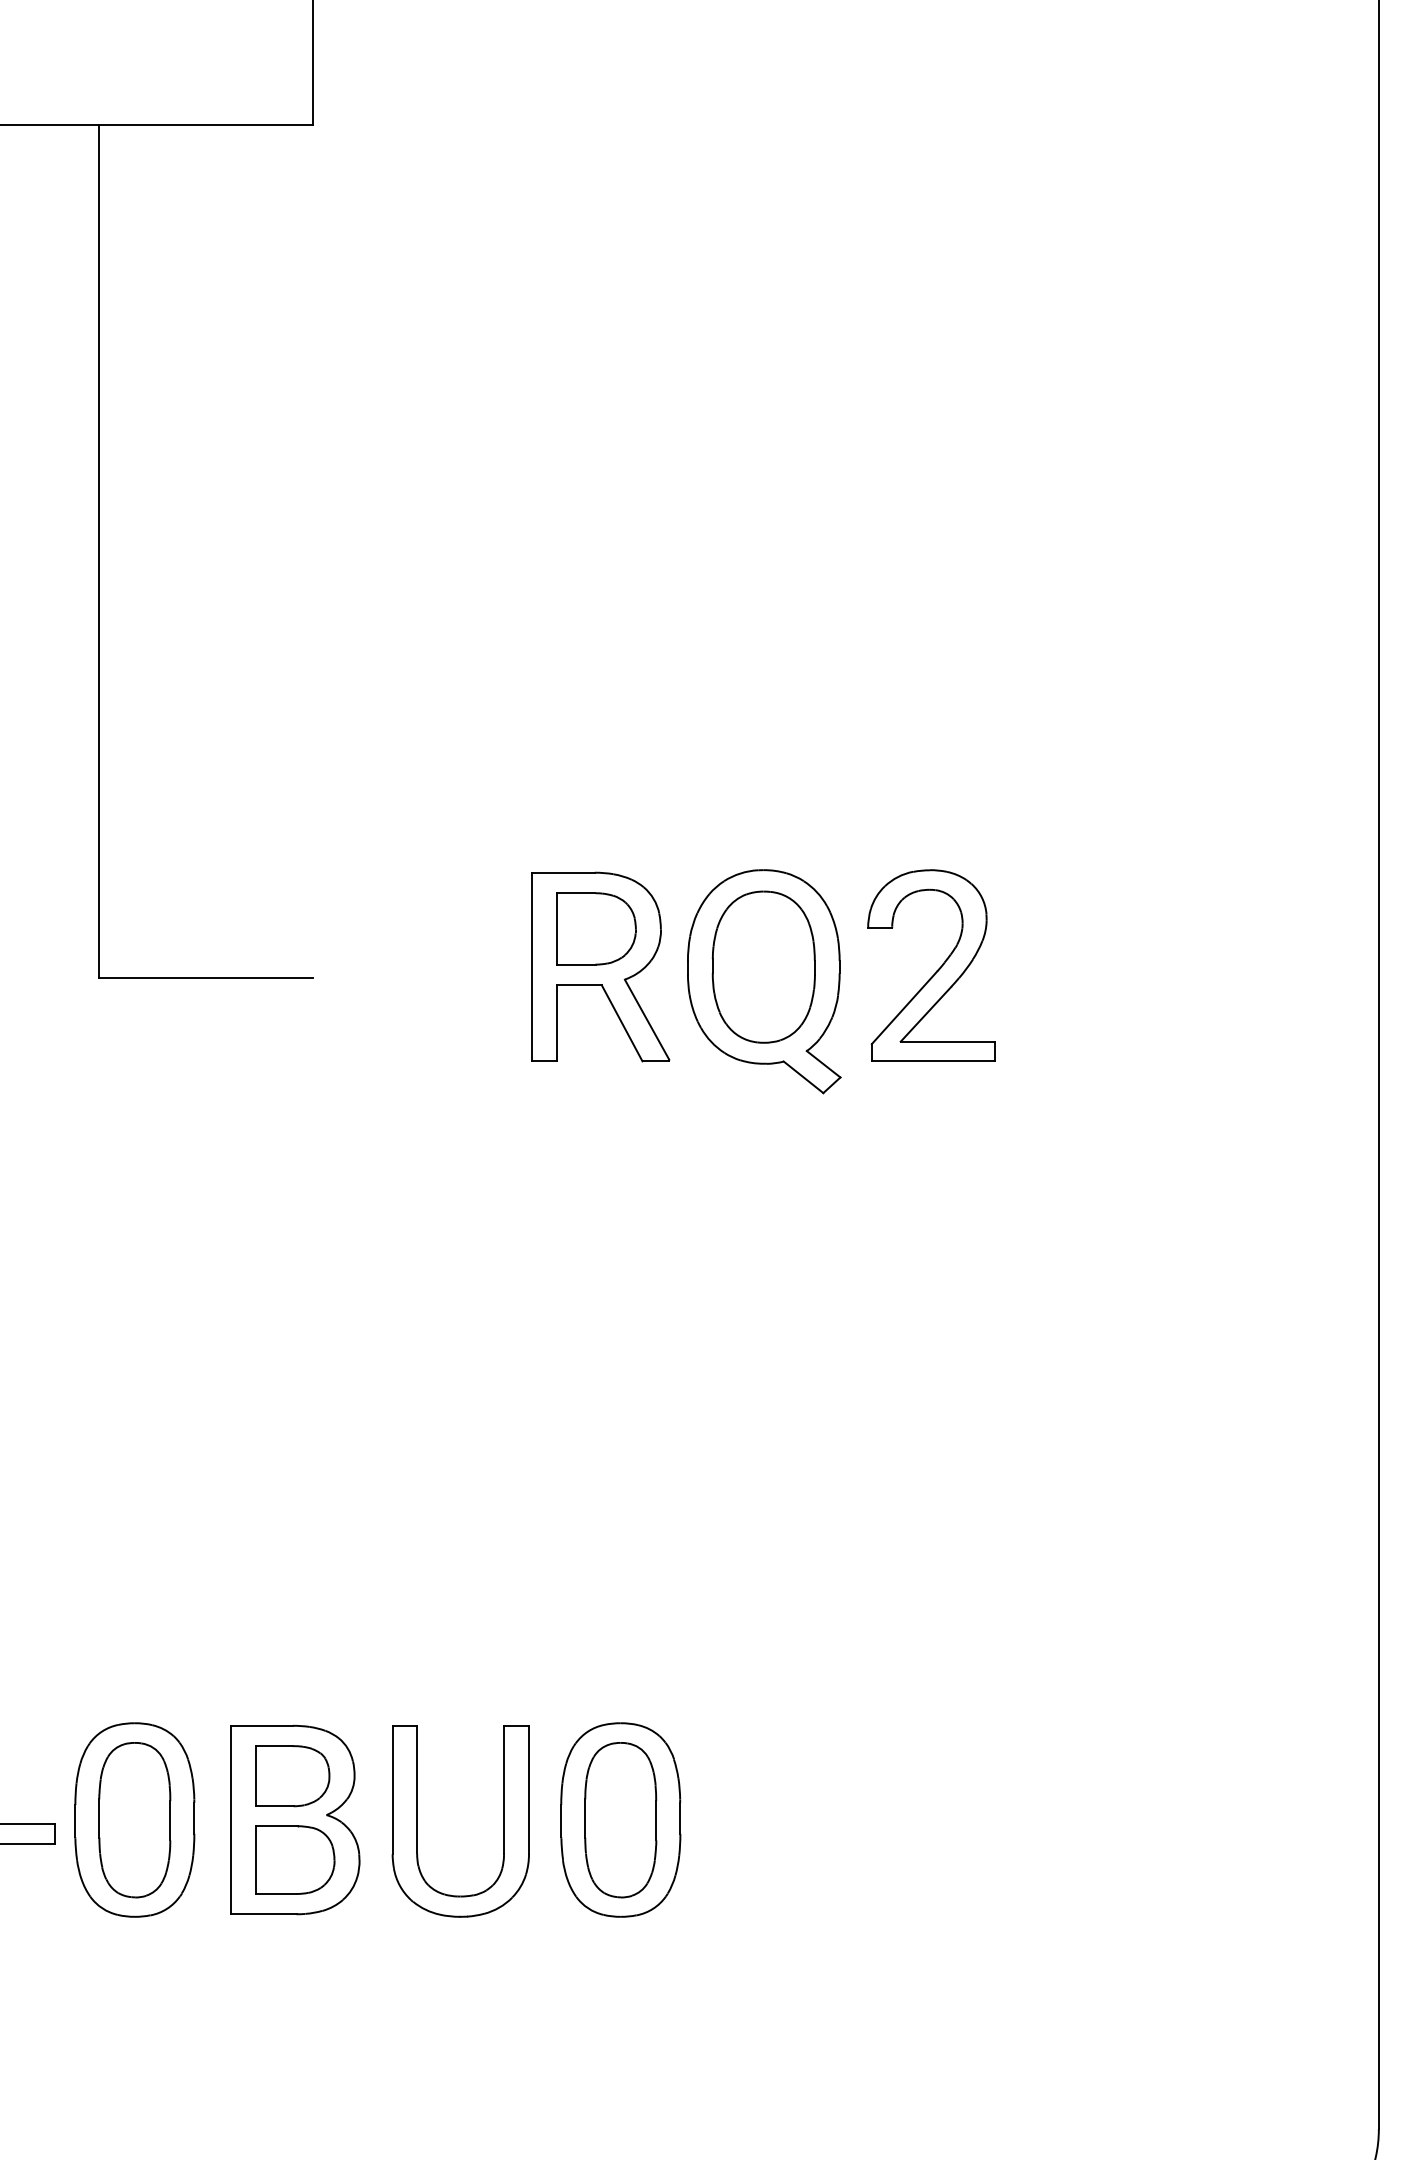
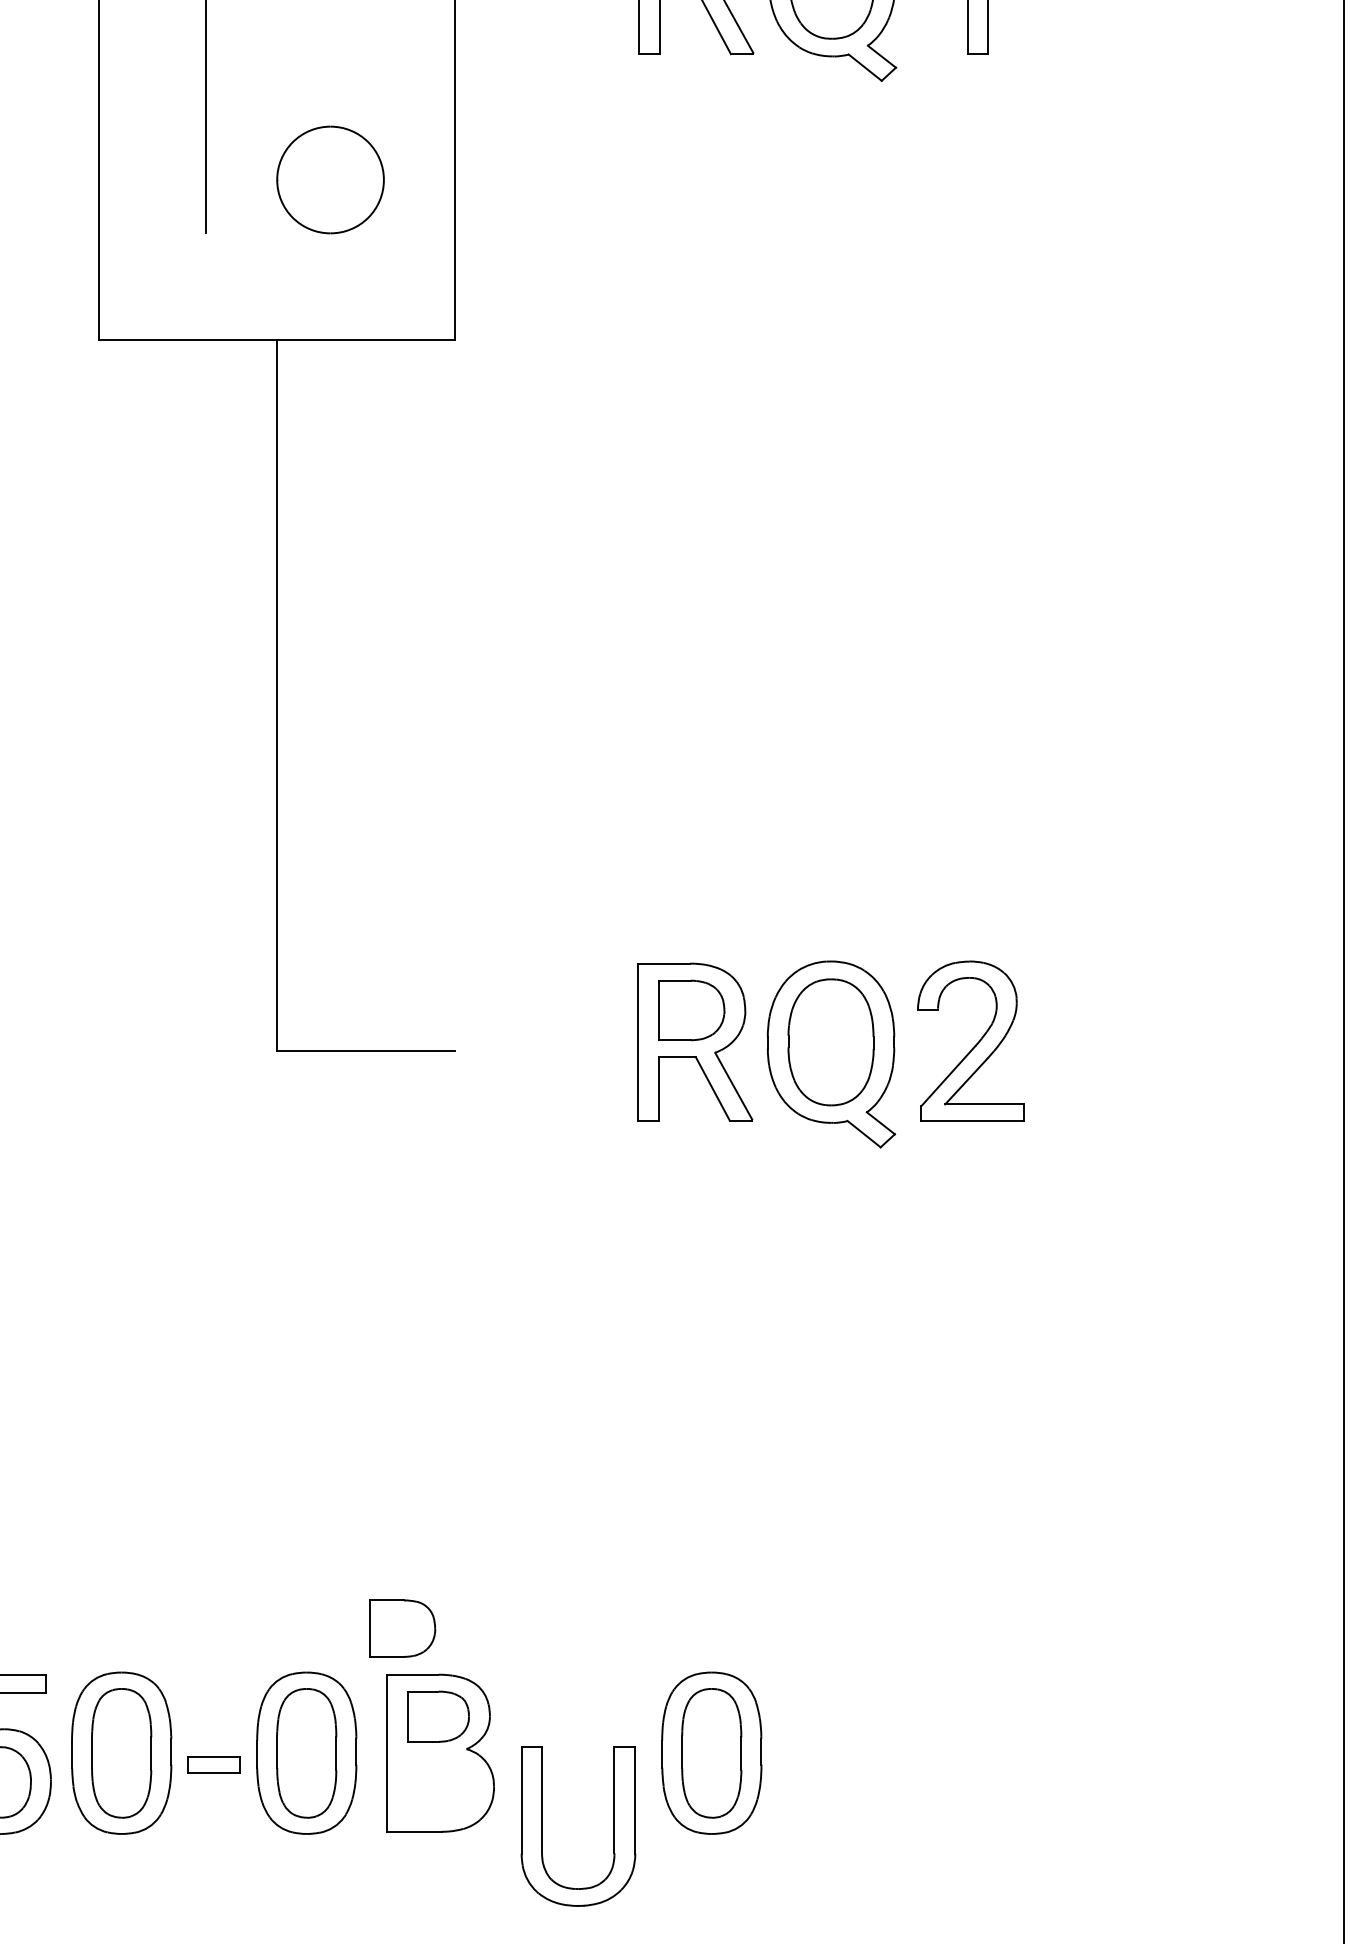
part: (502, 1821) -> (613, 1826), moved
part: (295, 1859) -> (402, 1628), moved

